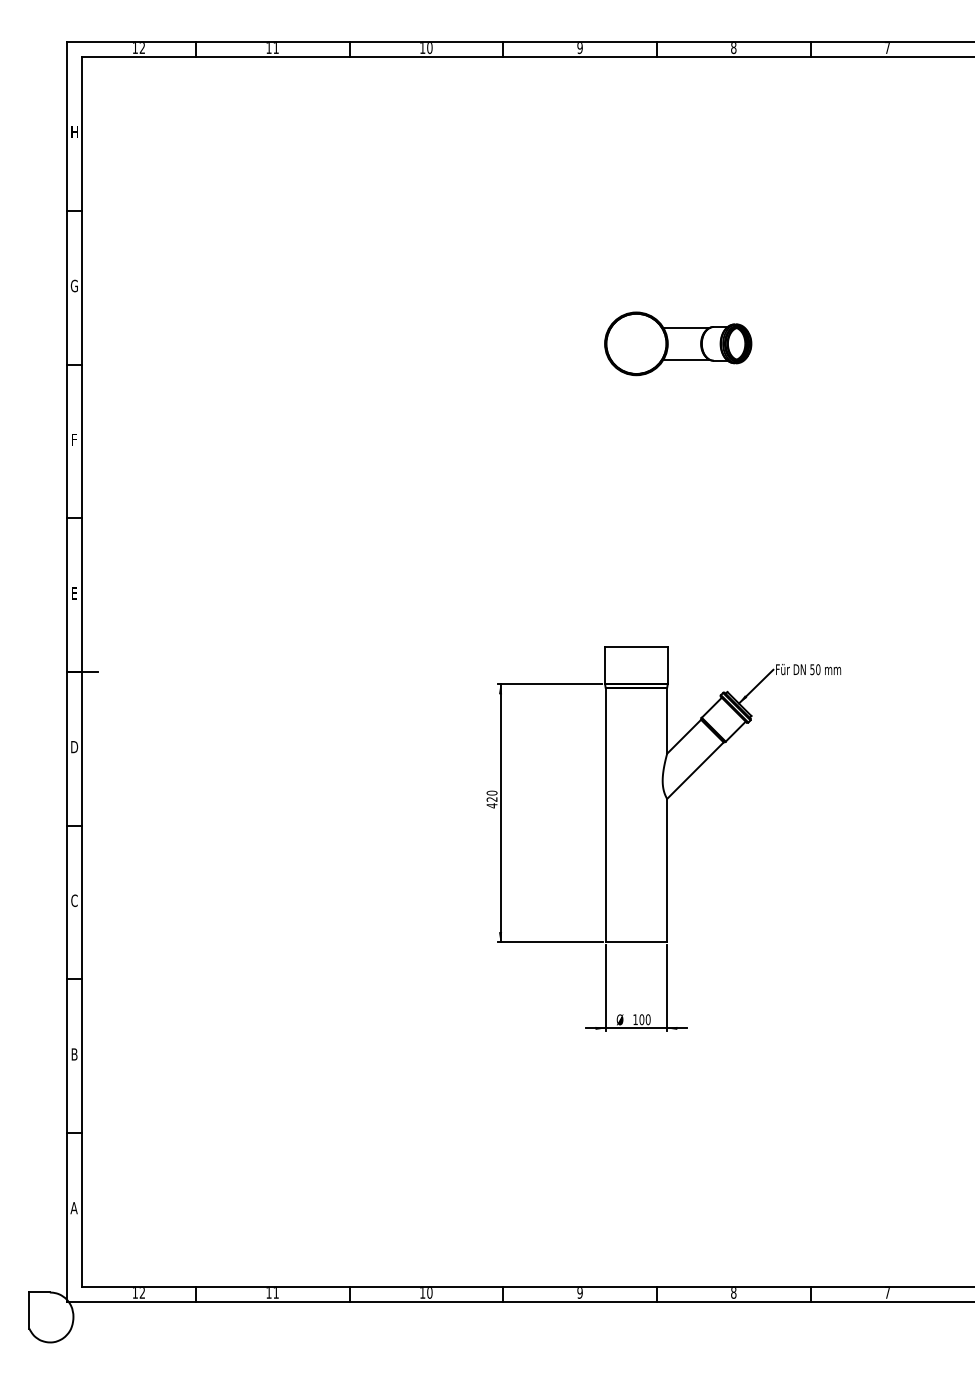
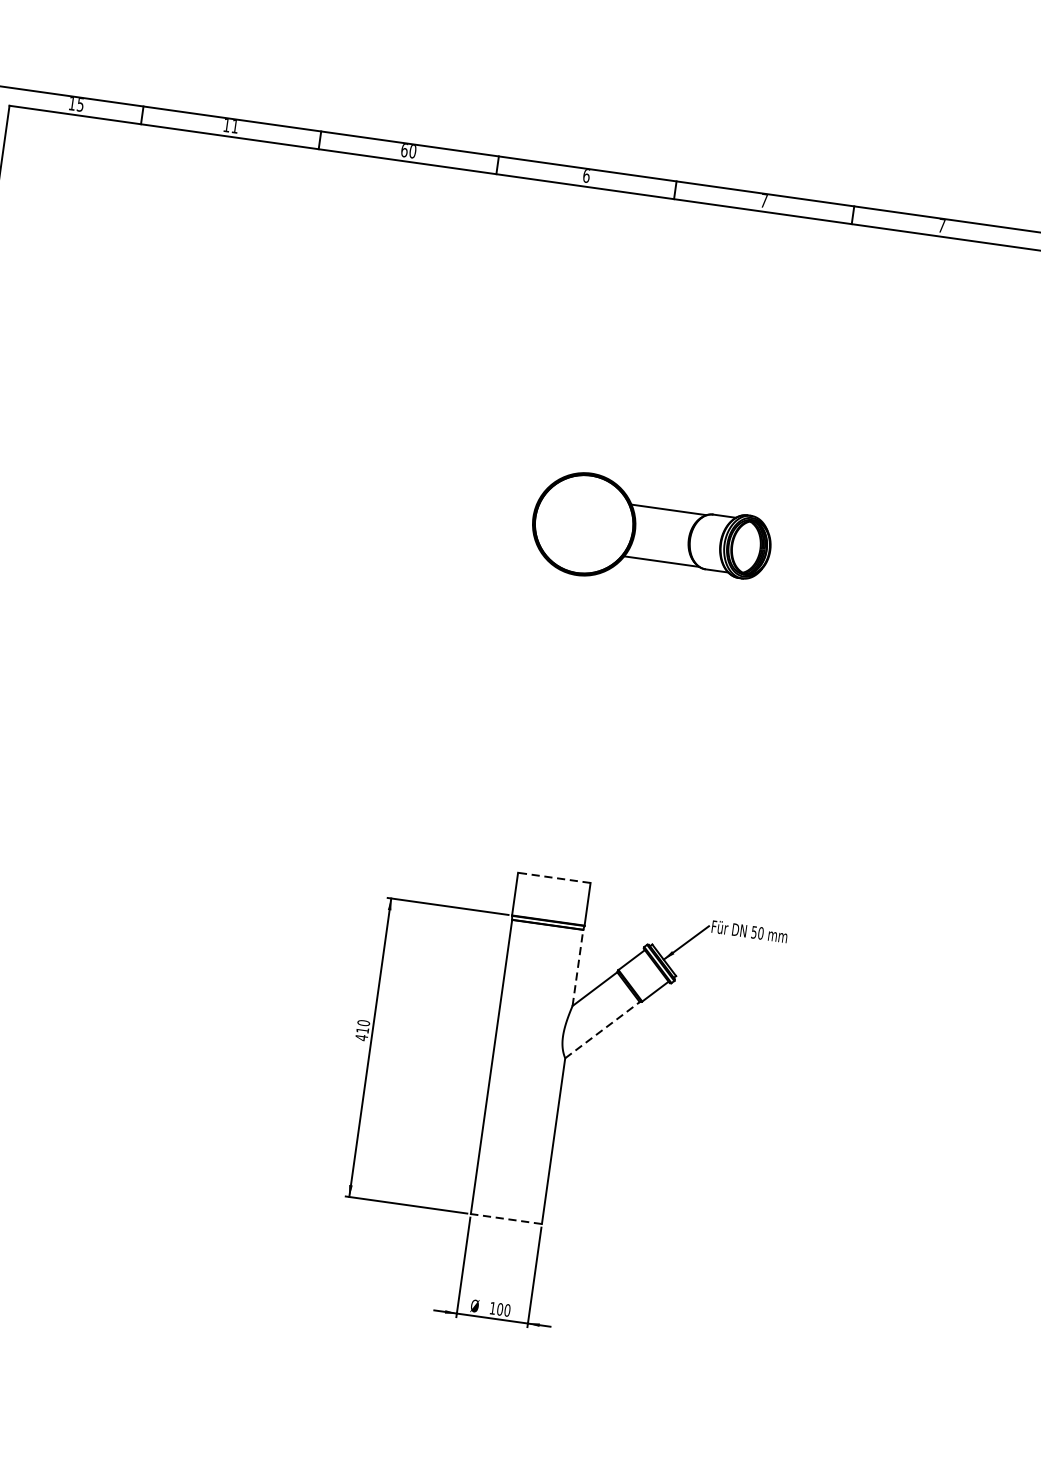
text: (141, 48) -> (79, 105), 12 -> 15
text: (422, 48) -> (404, 150), 10 -> 60
text: (579, 48) -> (585, 176), 9 -> 6
text: (733, 48) -> (763, 201), 8 -> 7
part: (678, 343) -> (652, 533), size x1.4
line: (635, 647) -> (553, 878), solid -> dashed
line: (667, 720) -> (578, 967), solid -> dashed
line: (695, 770) -> (602, 1029), solid -> dashed
text: (491, 799) -> (362, 1030), 420 -> 410
line: (636, 942) -> (506, 1219), solid -> dashed

